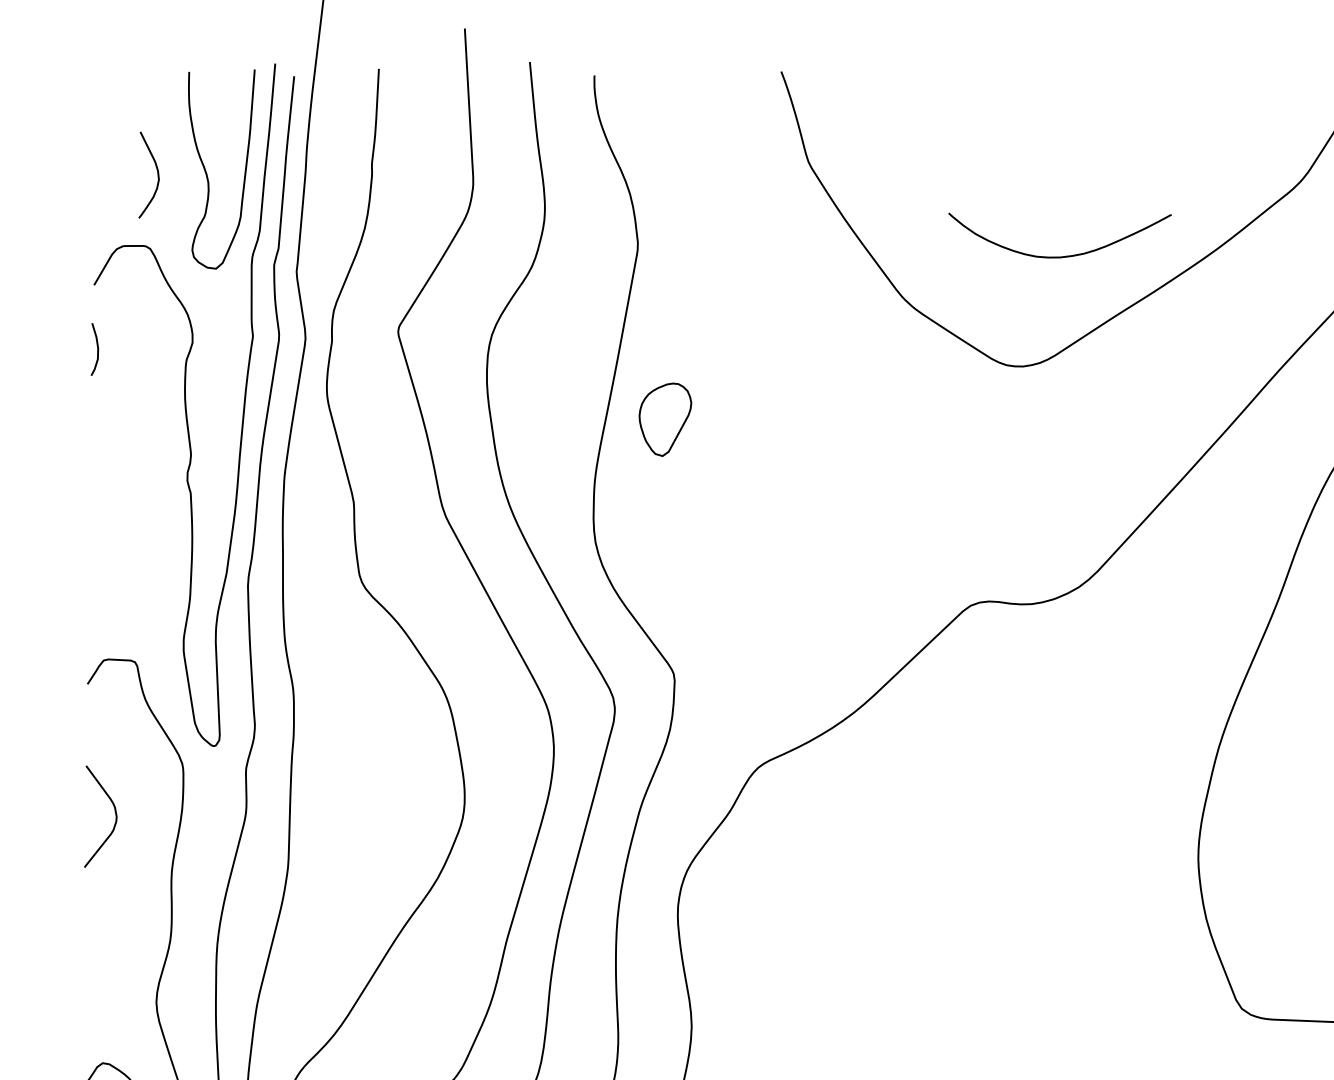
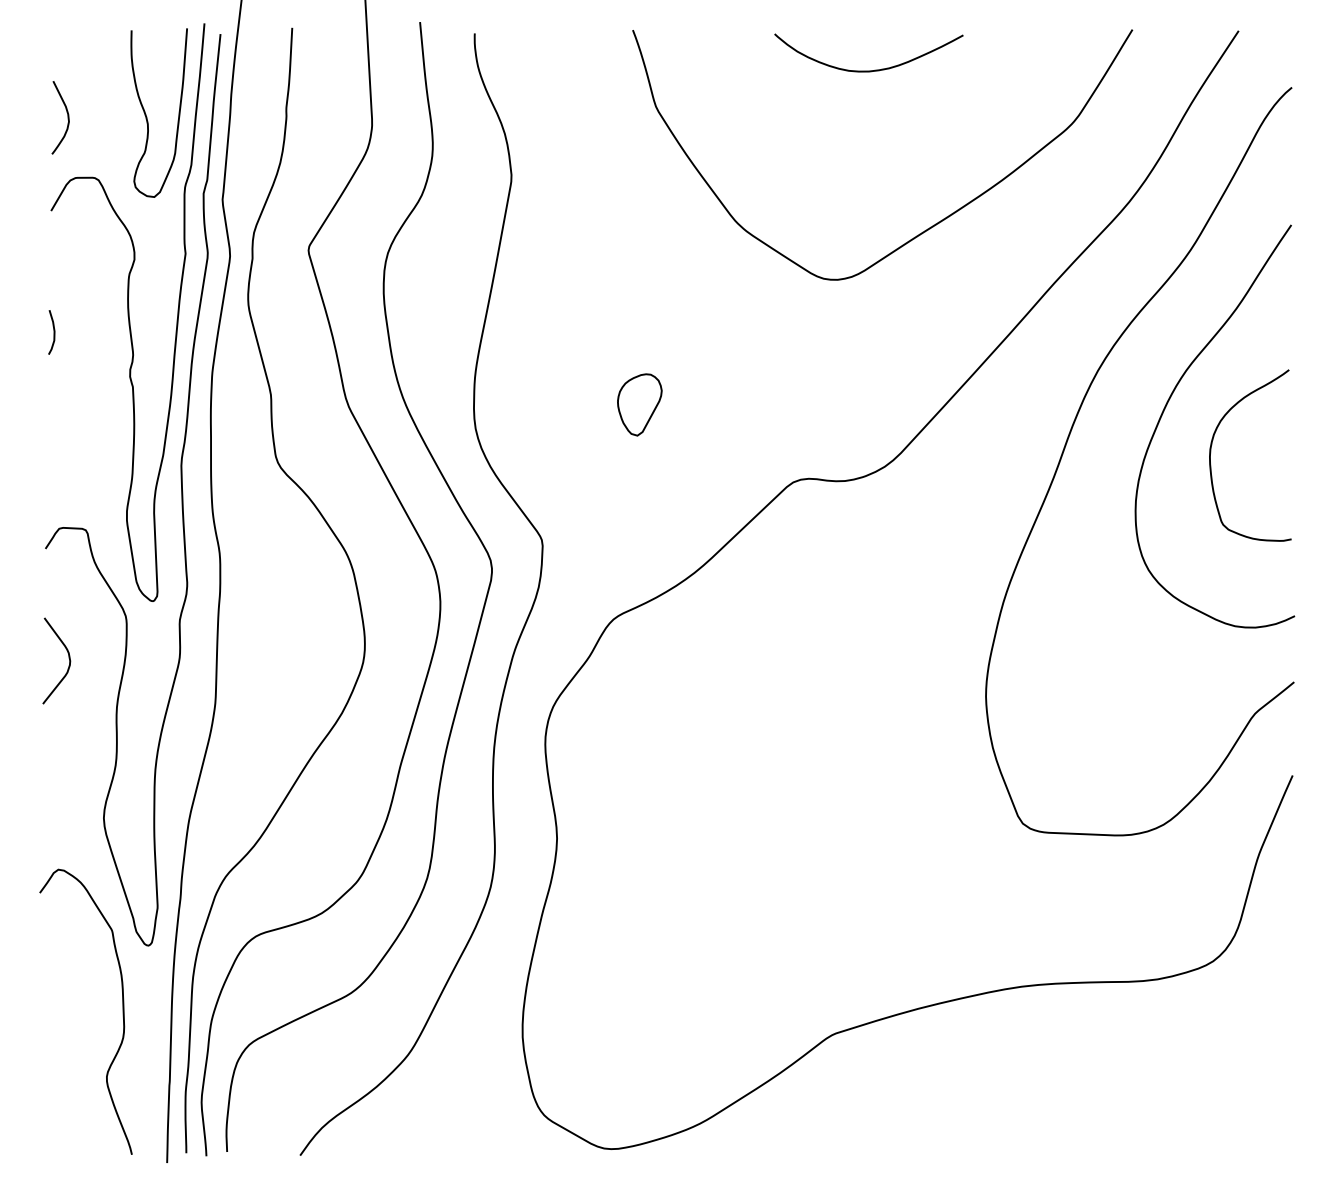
curve: (157, 174) -> (67, 117), moved
curve: (1059, 256) -> (868, 70), moved
curve: (96, 349) -> (53, 332), moved
part: (665, 419) -> (639, 404), moved

